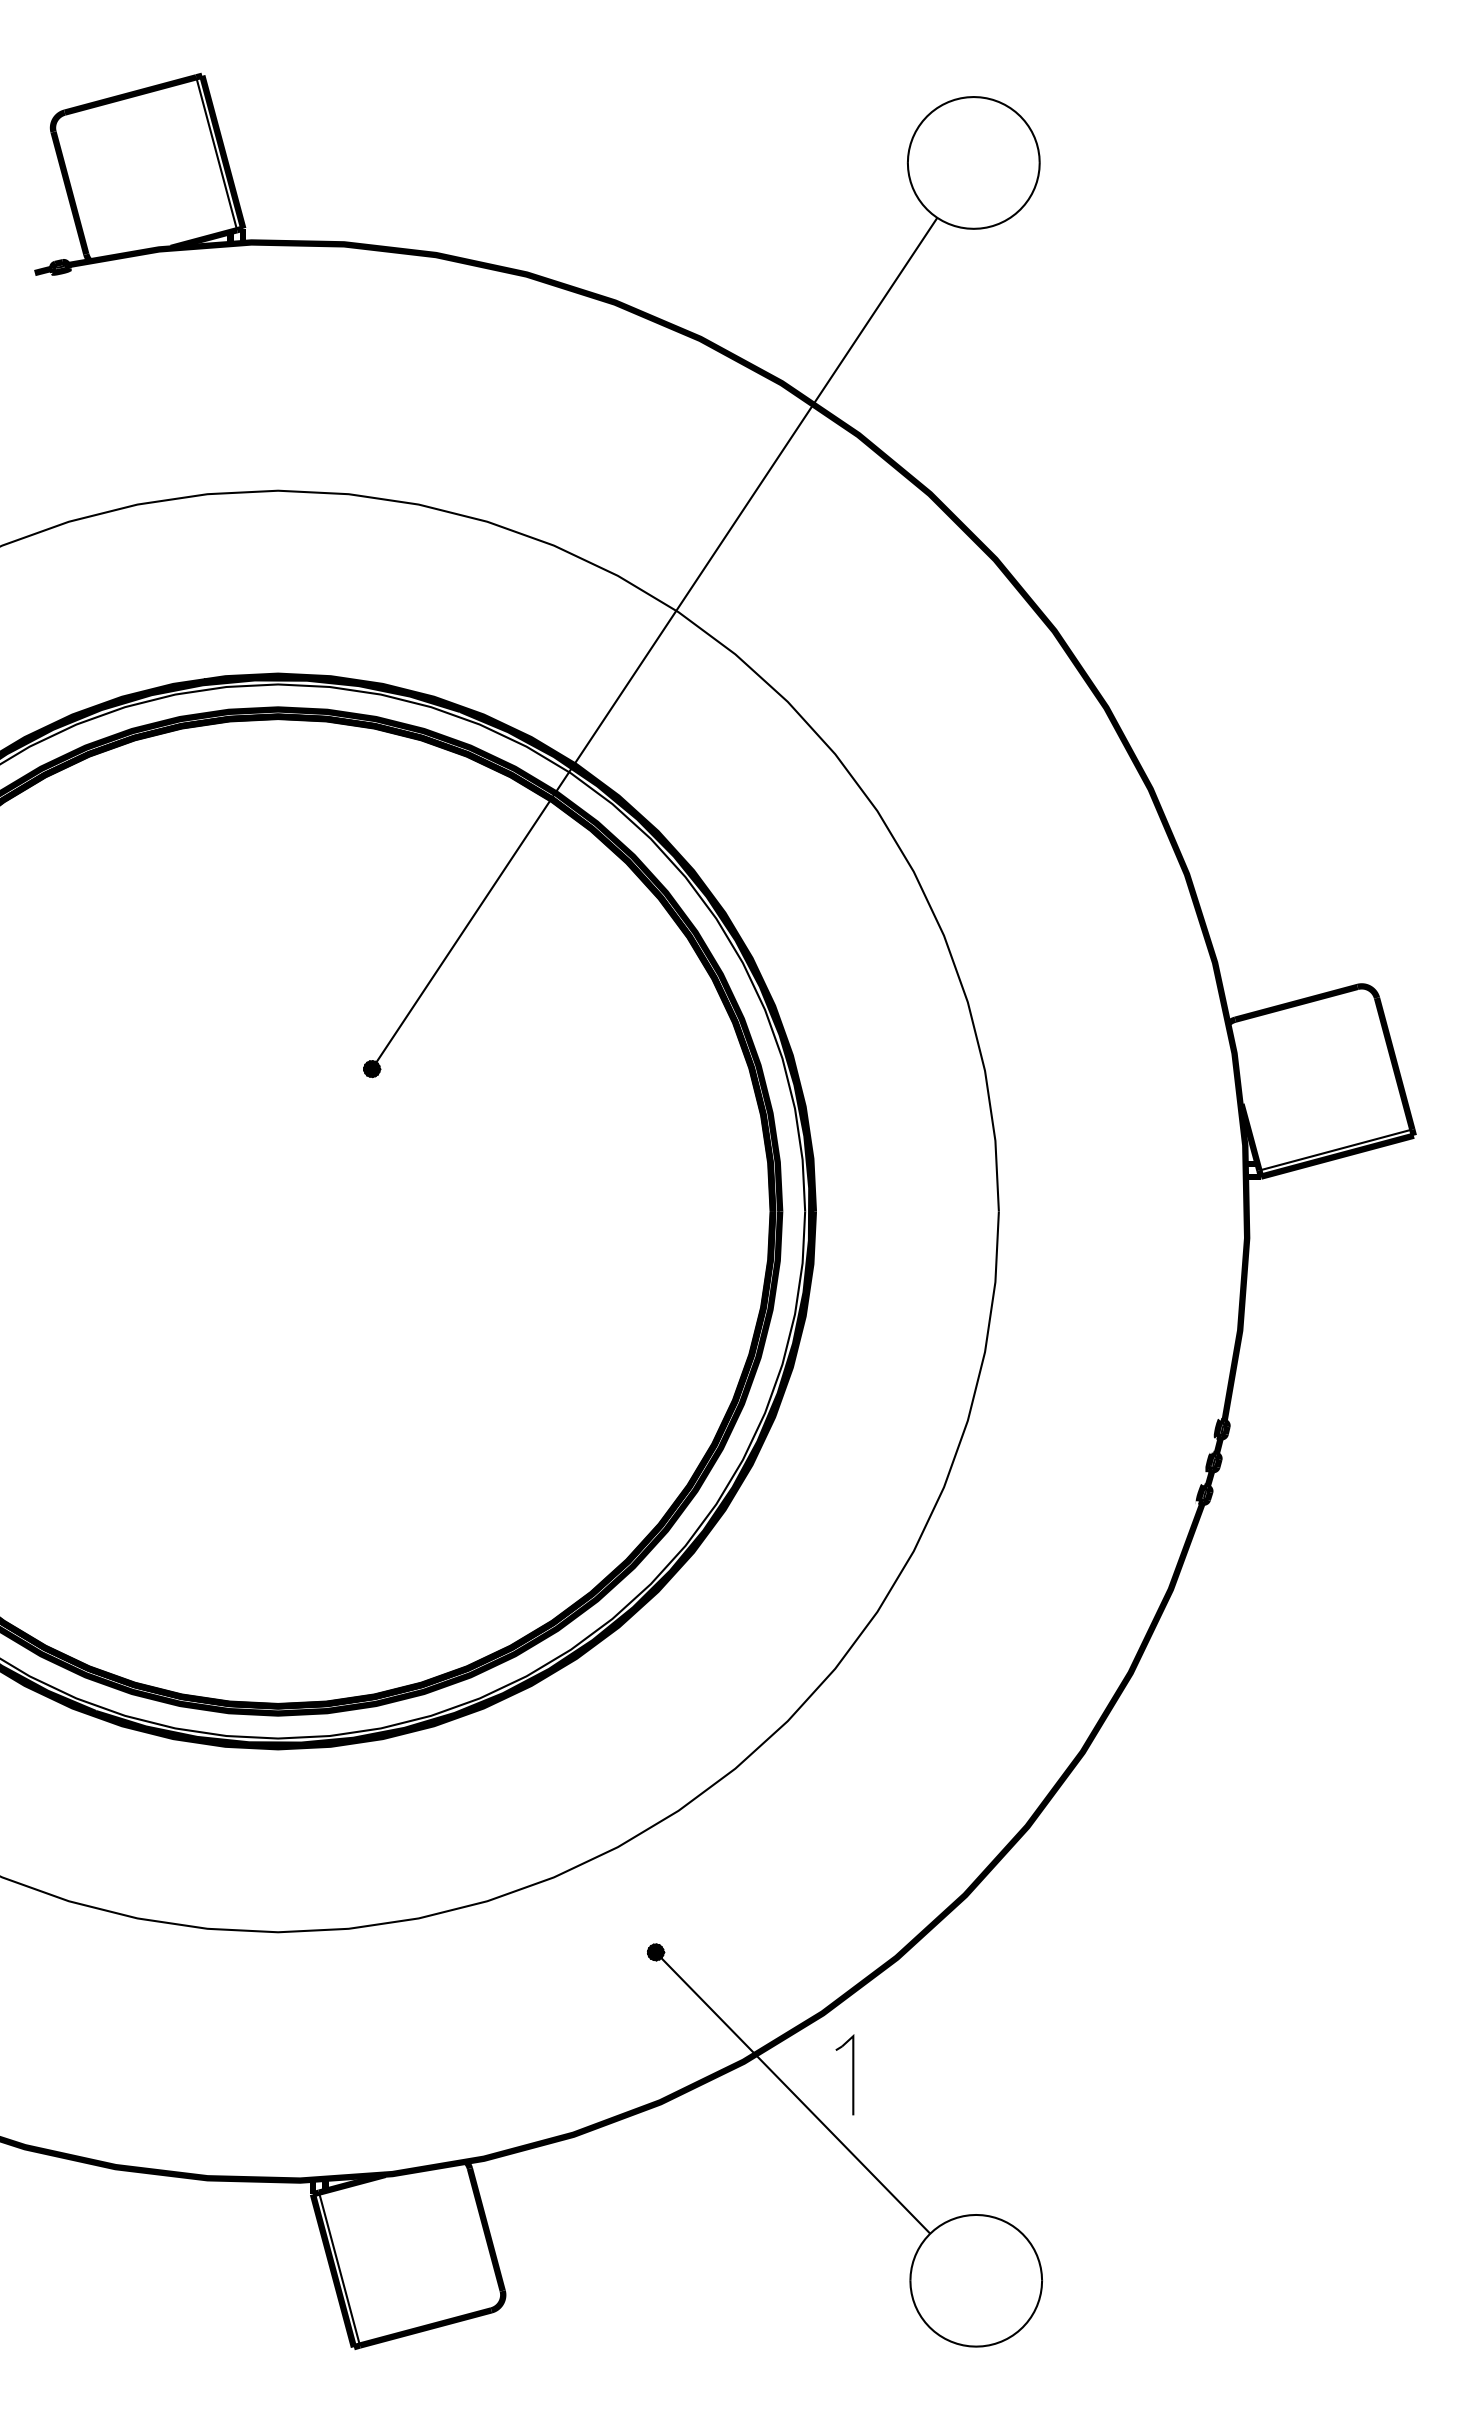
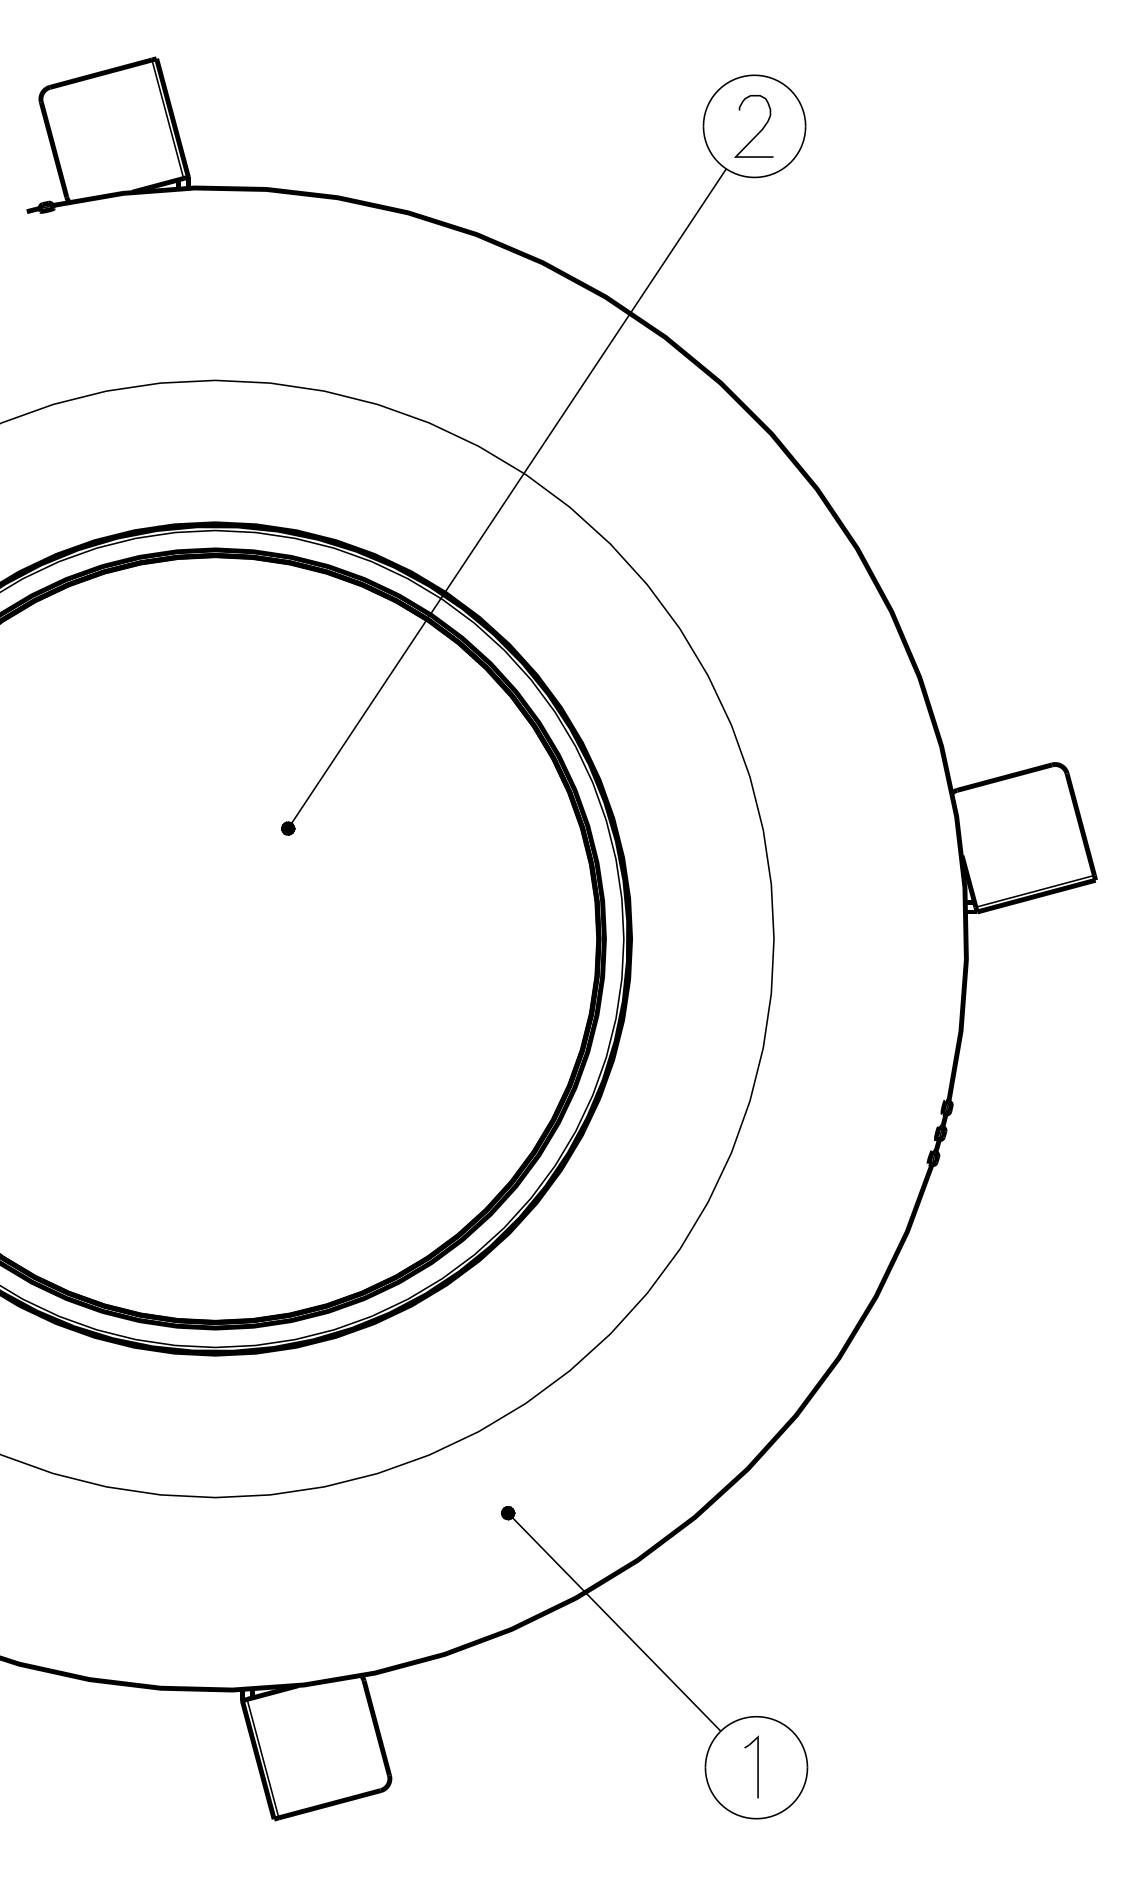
curve: (981, 167) -> (760, 129), added
part: (852, 2074) -> (757, 1766), moved

